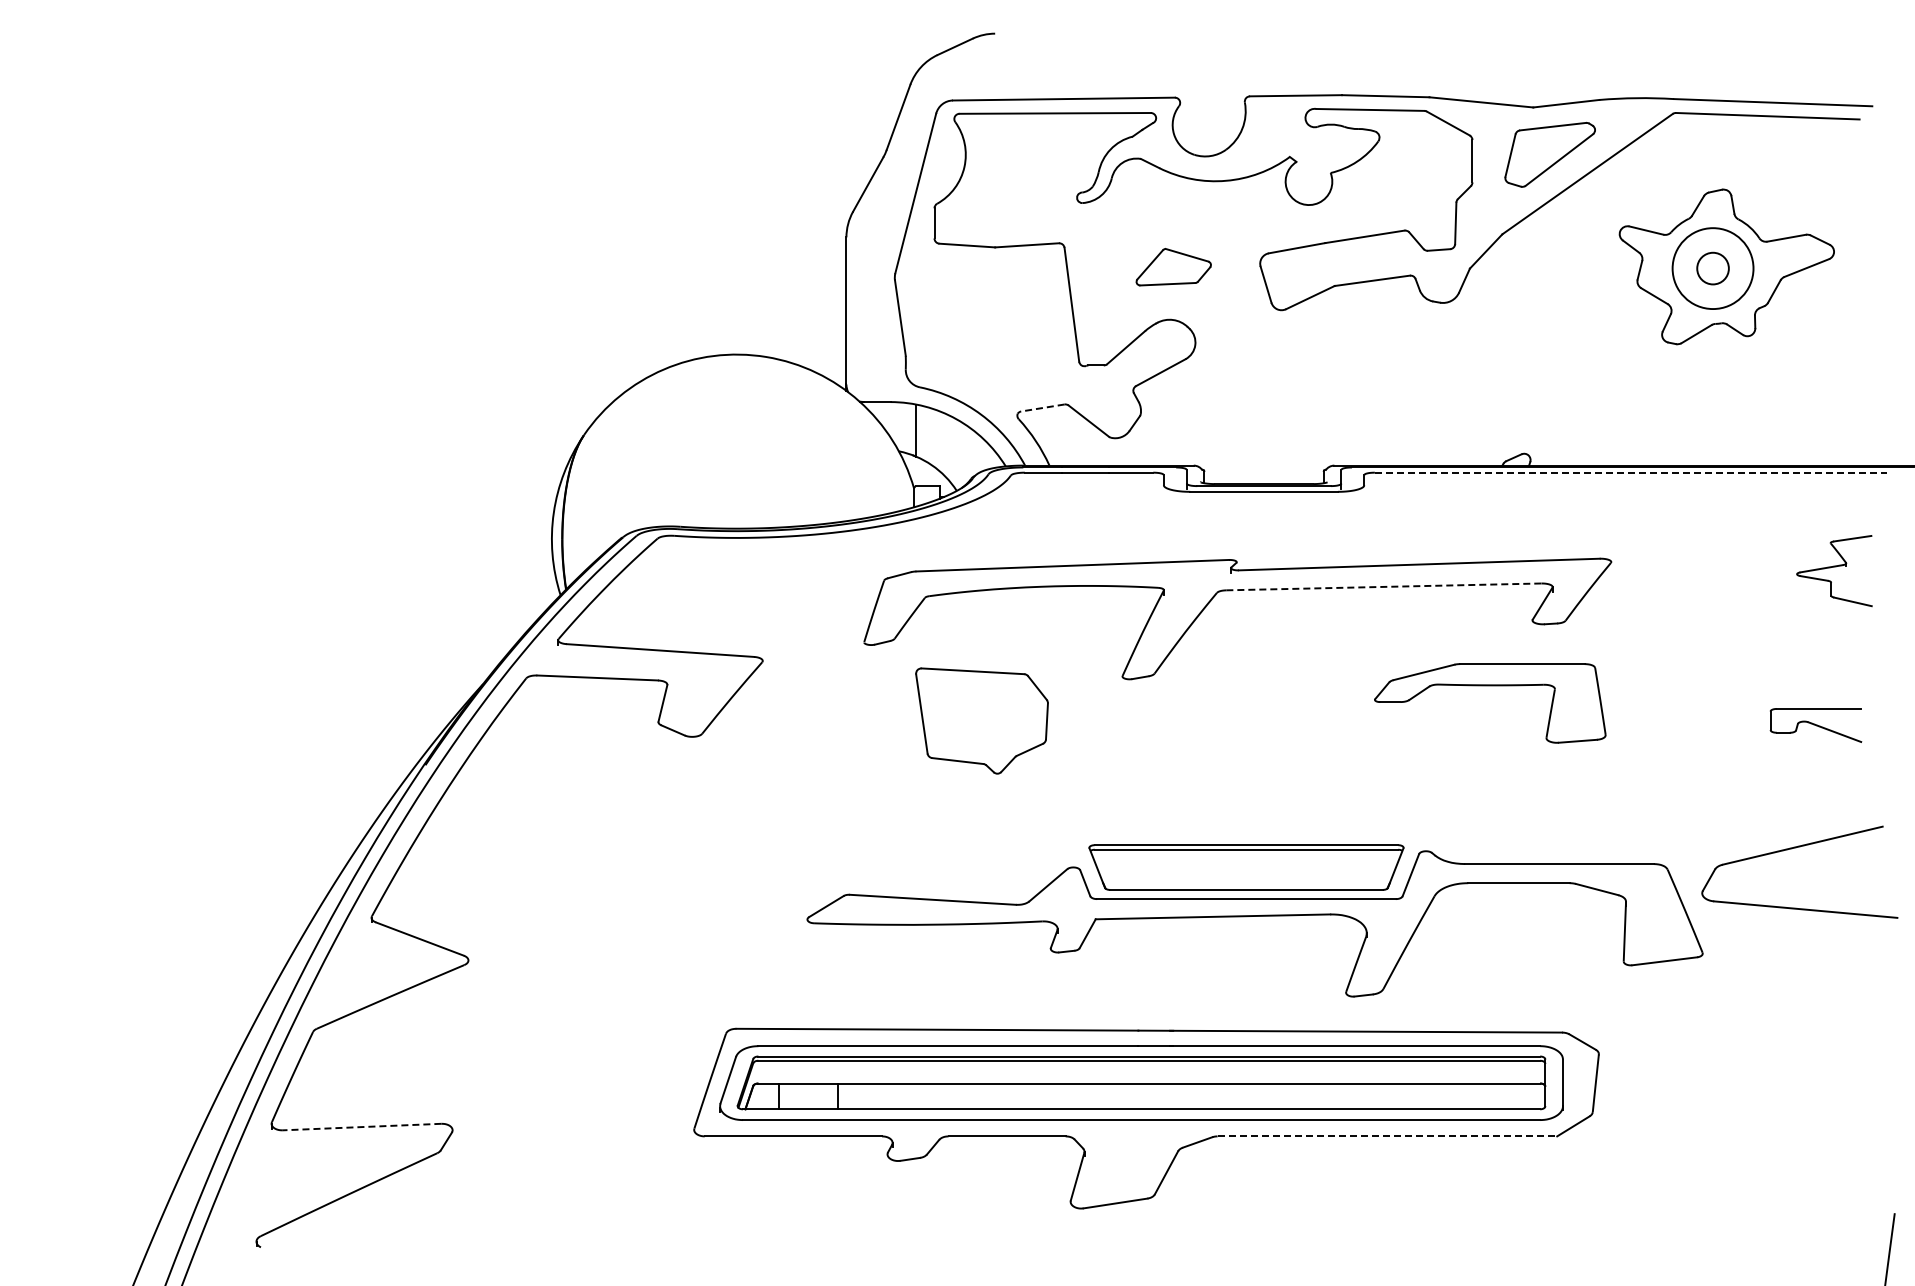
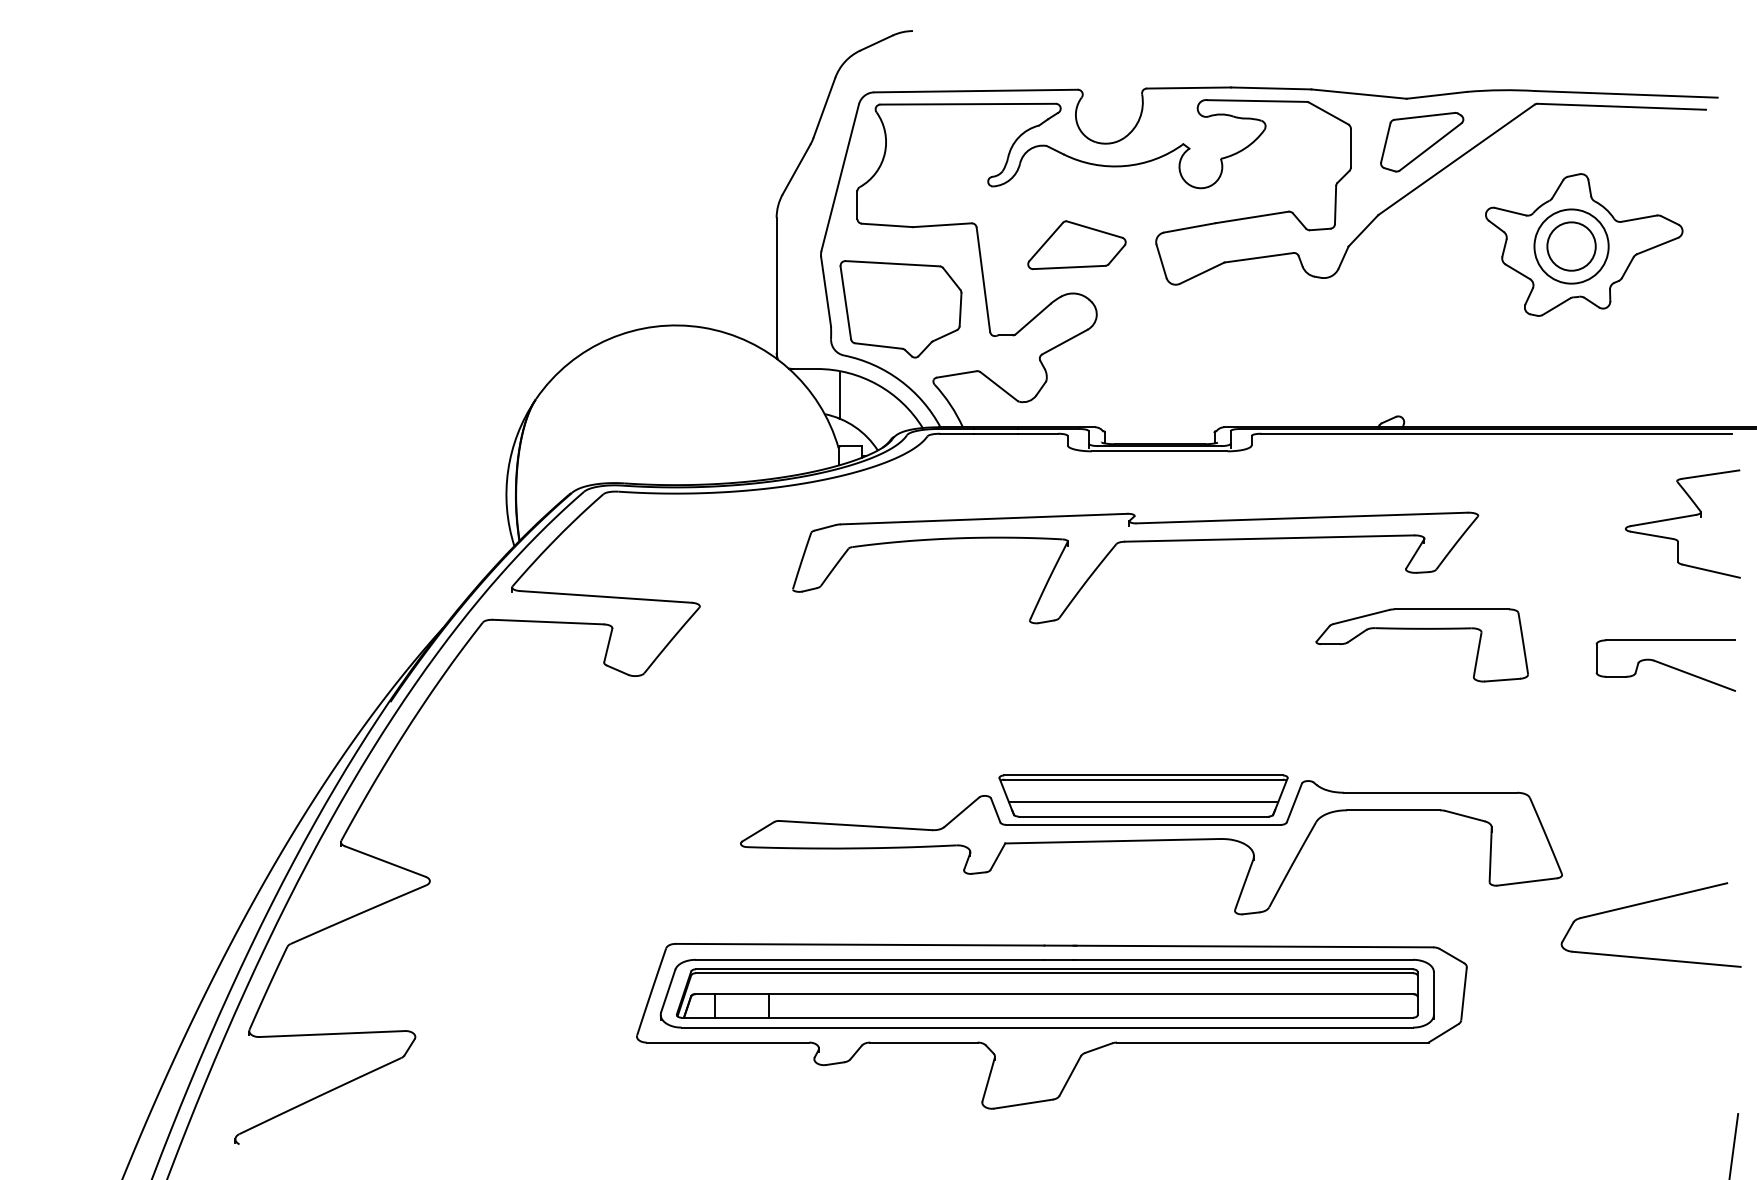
part: (1173, 267) -> (1076, 245), size x1.43
circle: (1712, 268) -> (1571, 246), size x1.67
line: (1042, 407) -> (956, 373), dashed -> solid
line: (1631, 472) -> (1496, 433), dashed -> solid
part: (1834, 570) -> (1682, 523), size x1.67
line: (1383, 586) -> (1269, 538), dashed -> solid
part: (1490, 686) -> (1422, 629), moved
part: (981, 720) -> (900, 308), moved
part: (1815, 725) -> (1665, 665), size x1.67
part: (1796, 848) -> (1648, 903), moved
line: (1246, 874) -> (1143, 802), added
line: (361, 1127) -> (331, 1034), dashed -> solid
line: (1387, 1136) -> (1272, 1042), dashed -> solid

